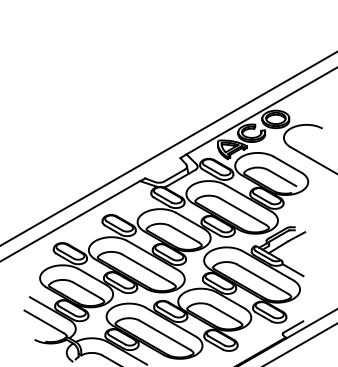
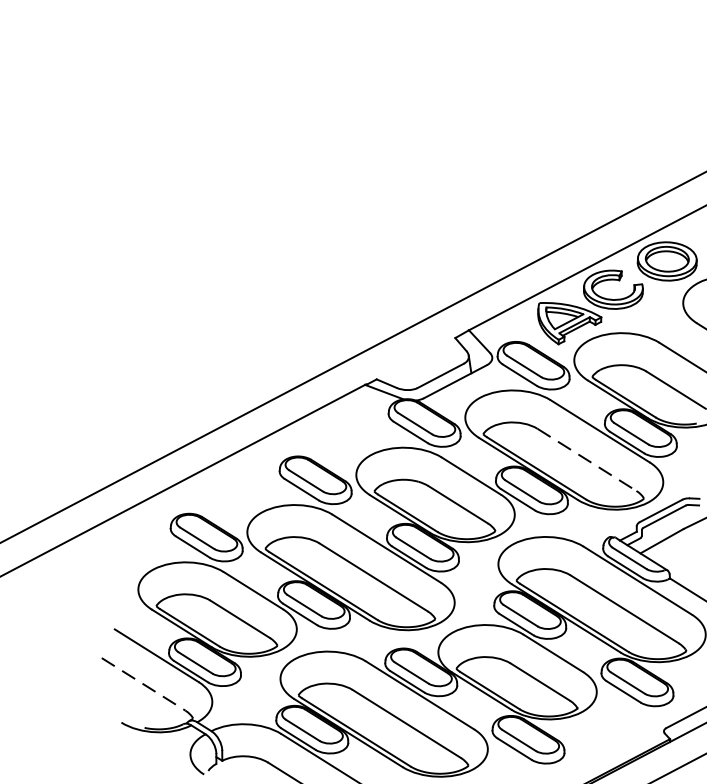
line: (242, 211) -> (586, 459), solid -> dashed
line: (44, 321) -> (144, 683), solid -> dashed

